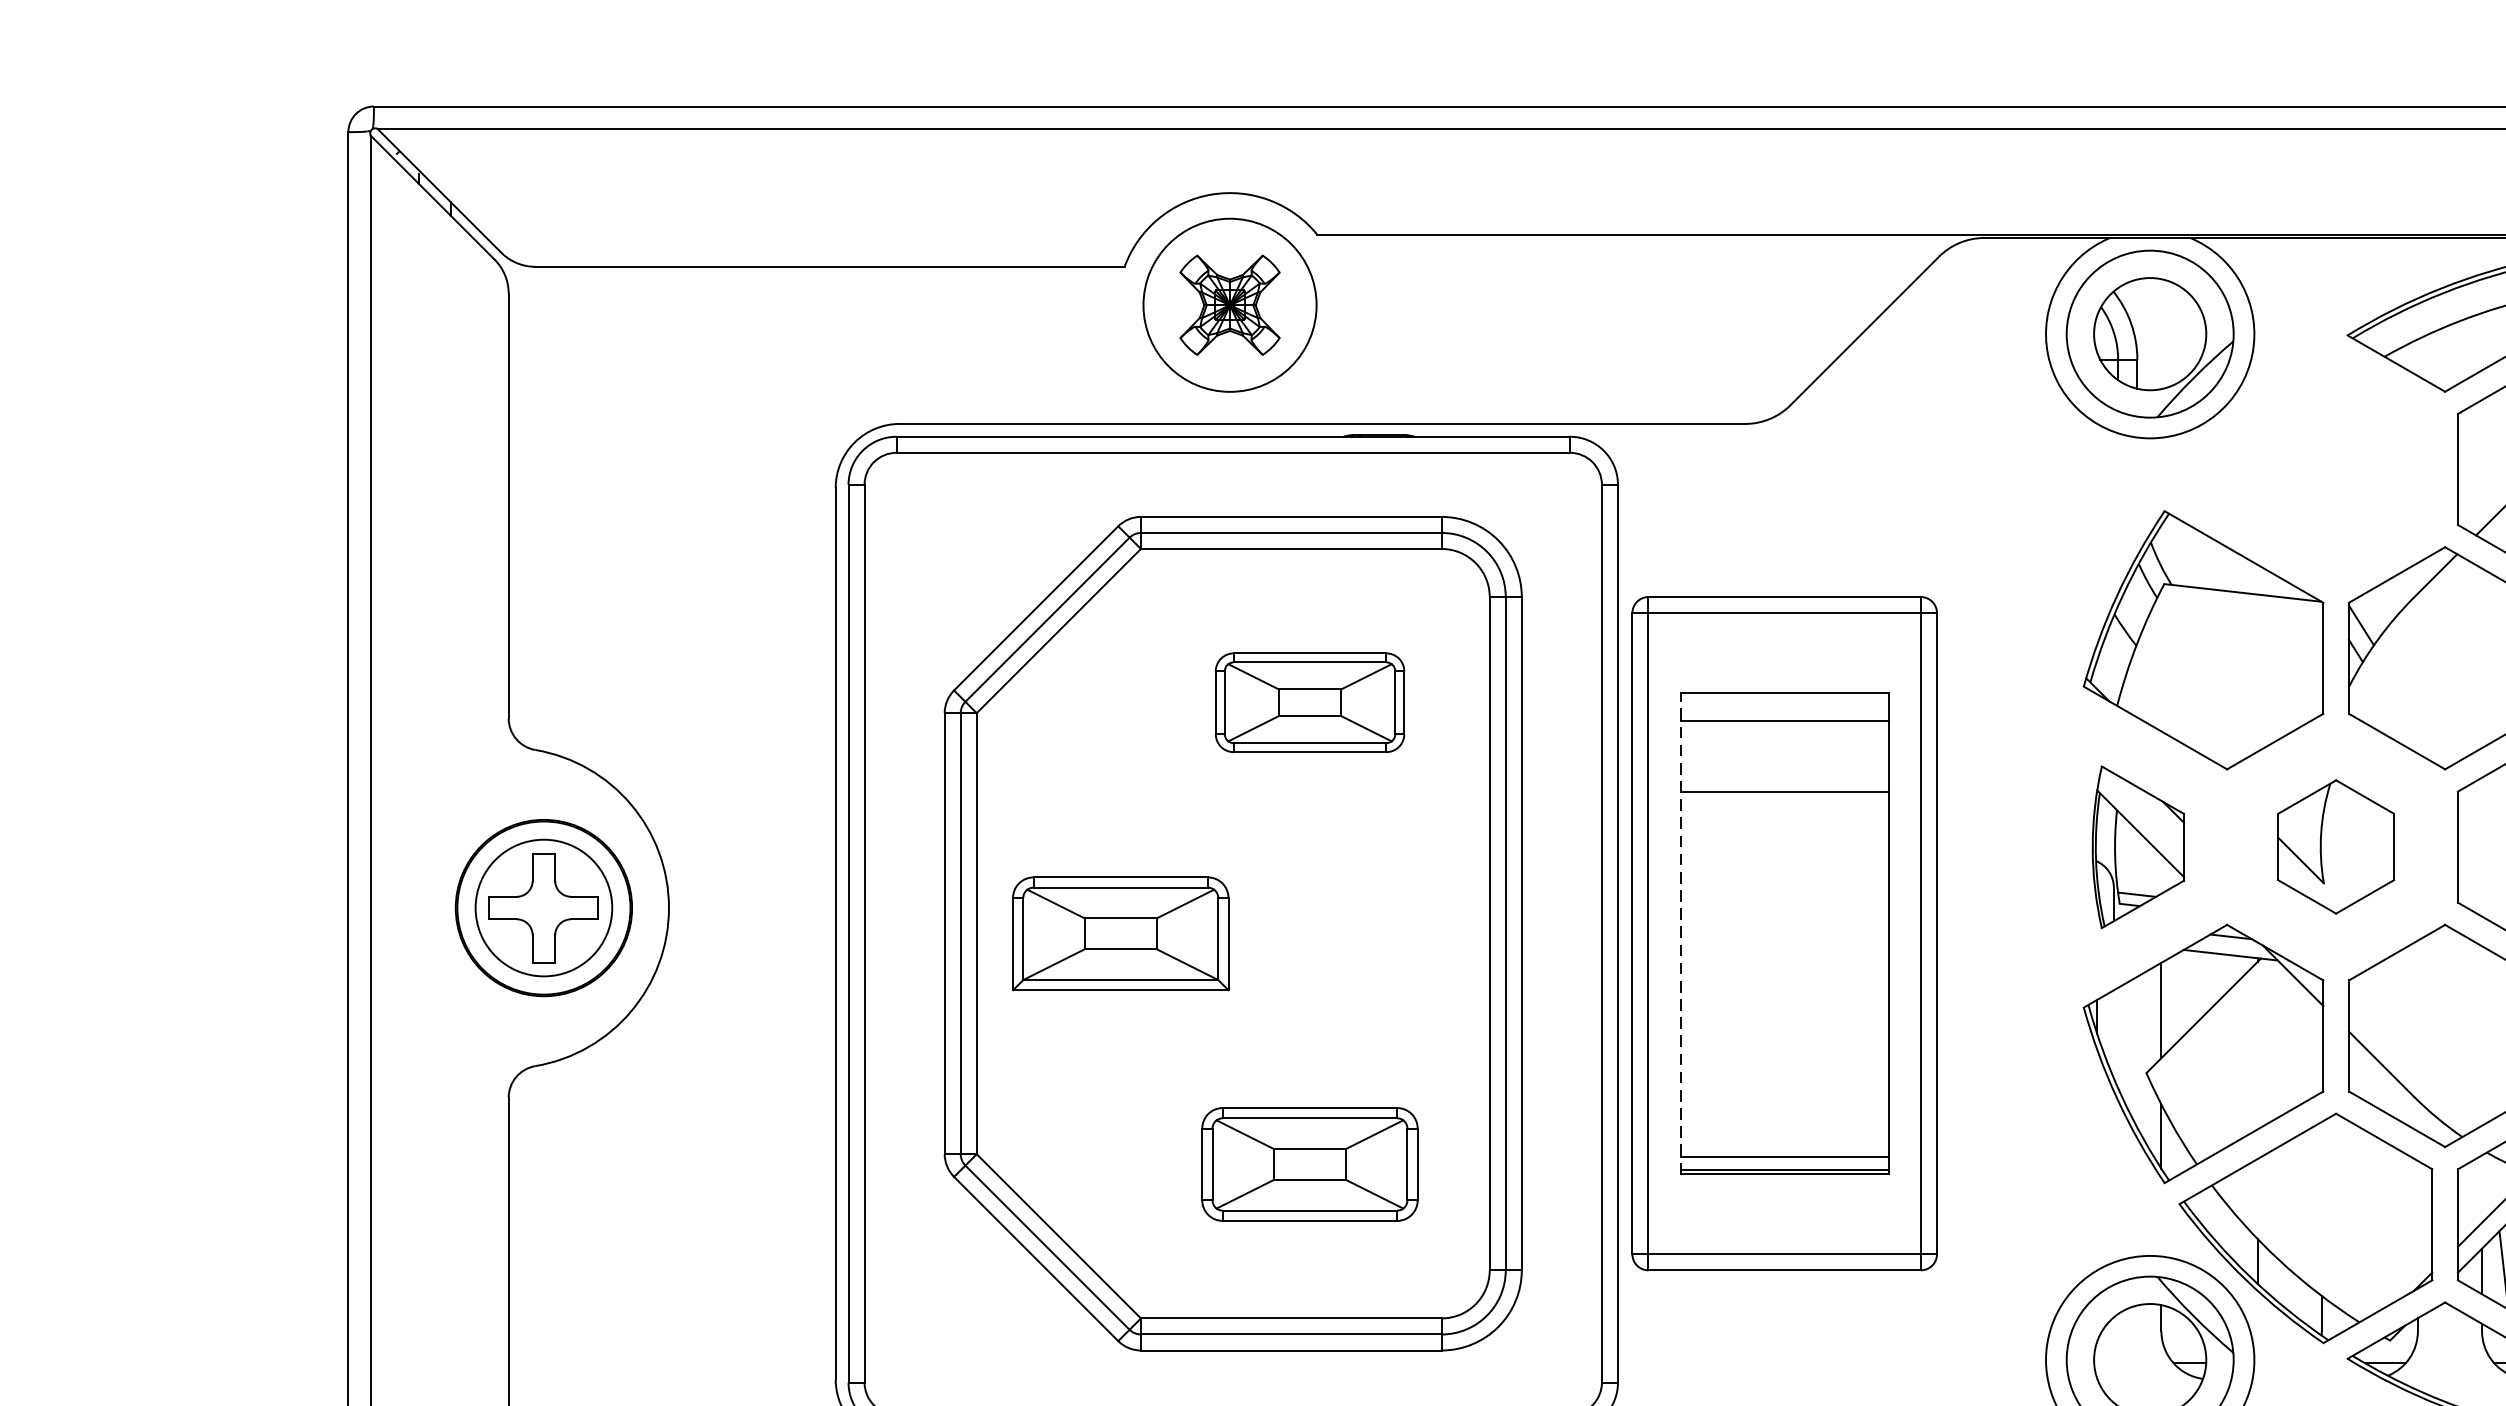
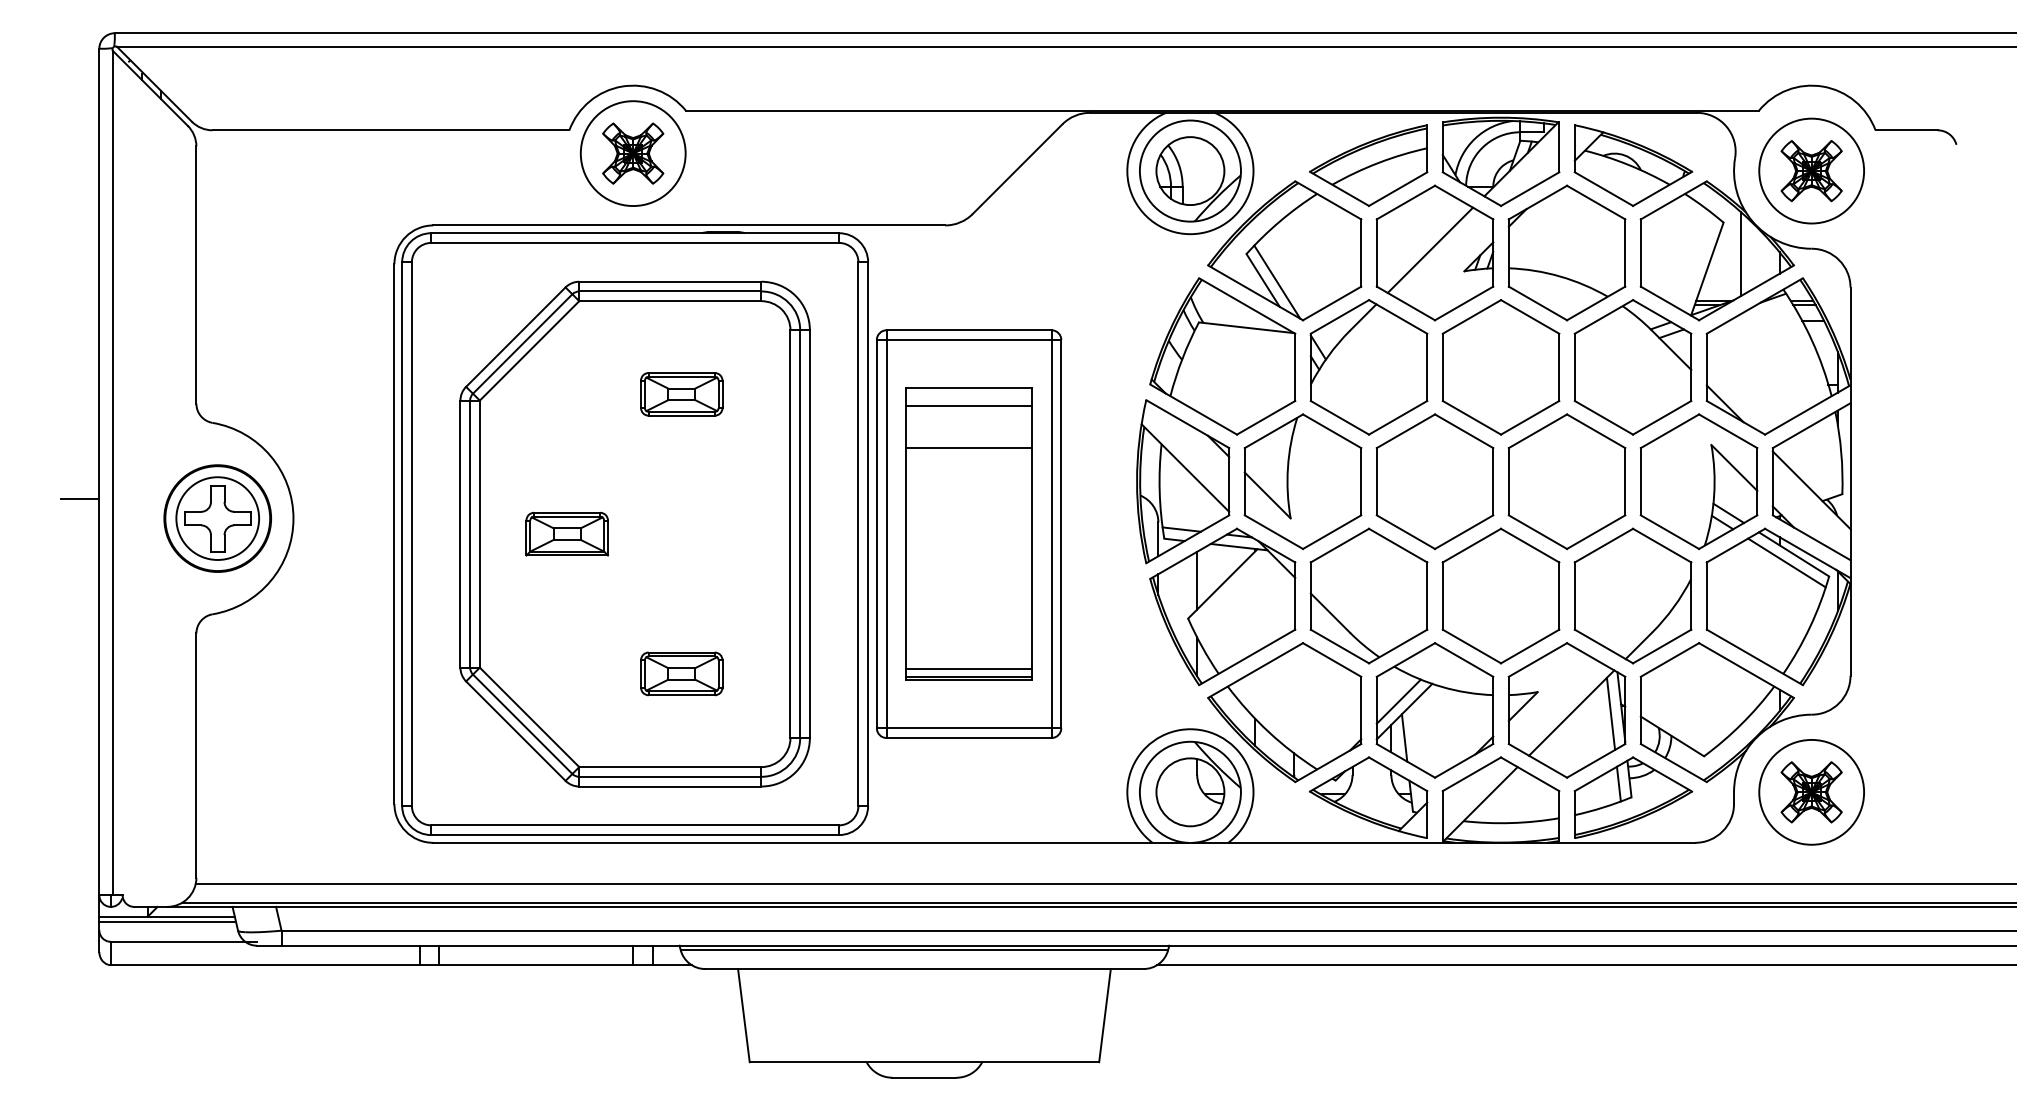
part: (2305, 465) -> (1284, 250), added
part: (1309, 703) -> (681, 394), size x0.71
part: (2138, 846) -> (1183, 481), size x1.67
part: (2335, 846) -> (1302, 481), size x1.67
line: (315, 876) -> (79, 499), added
part: (1121, 932) -> (567, 533), size x0.62
line: (1681, 934) -> (906, 534), dashed -> solid
part: (1309, 1163) -> (681, 673), size x0.62

